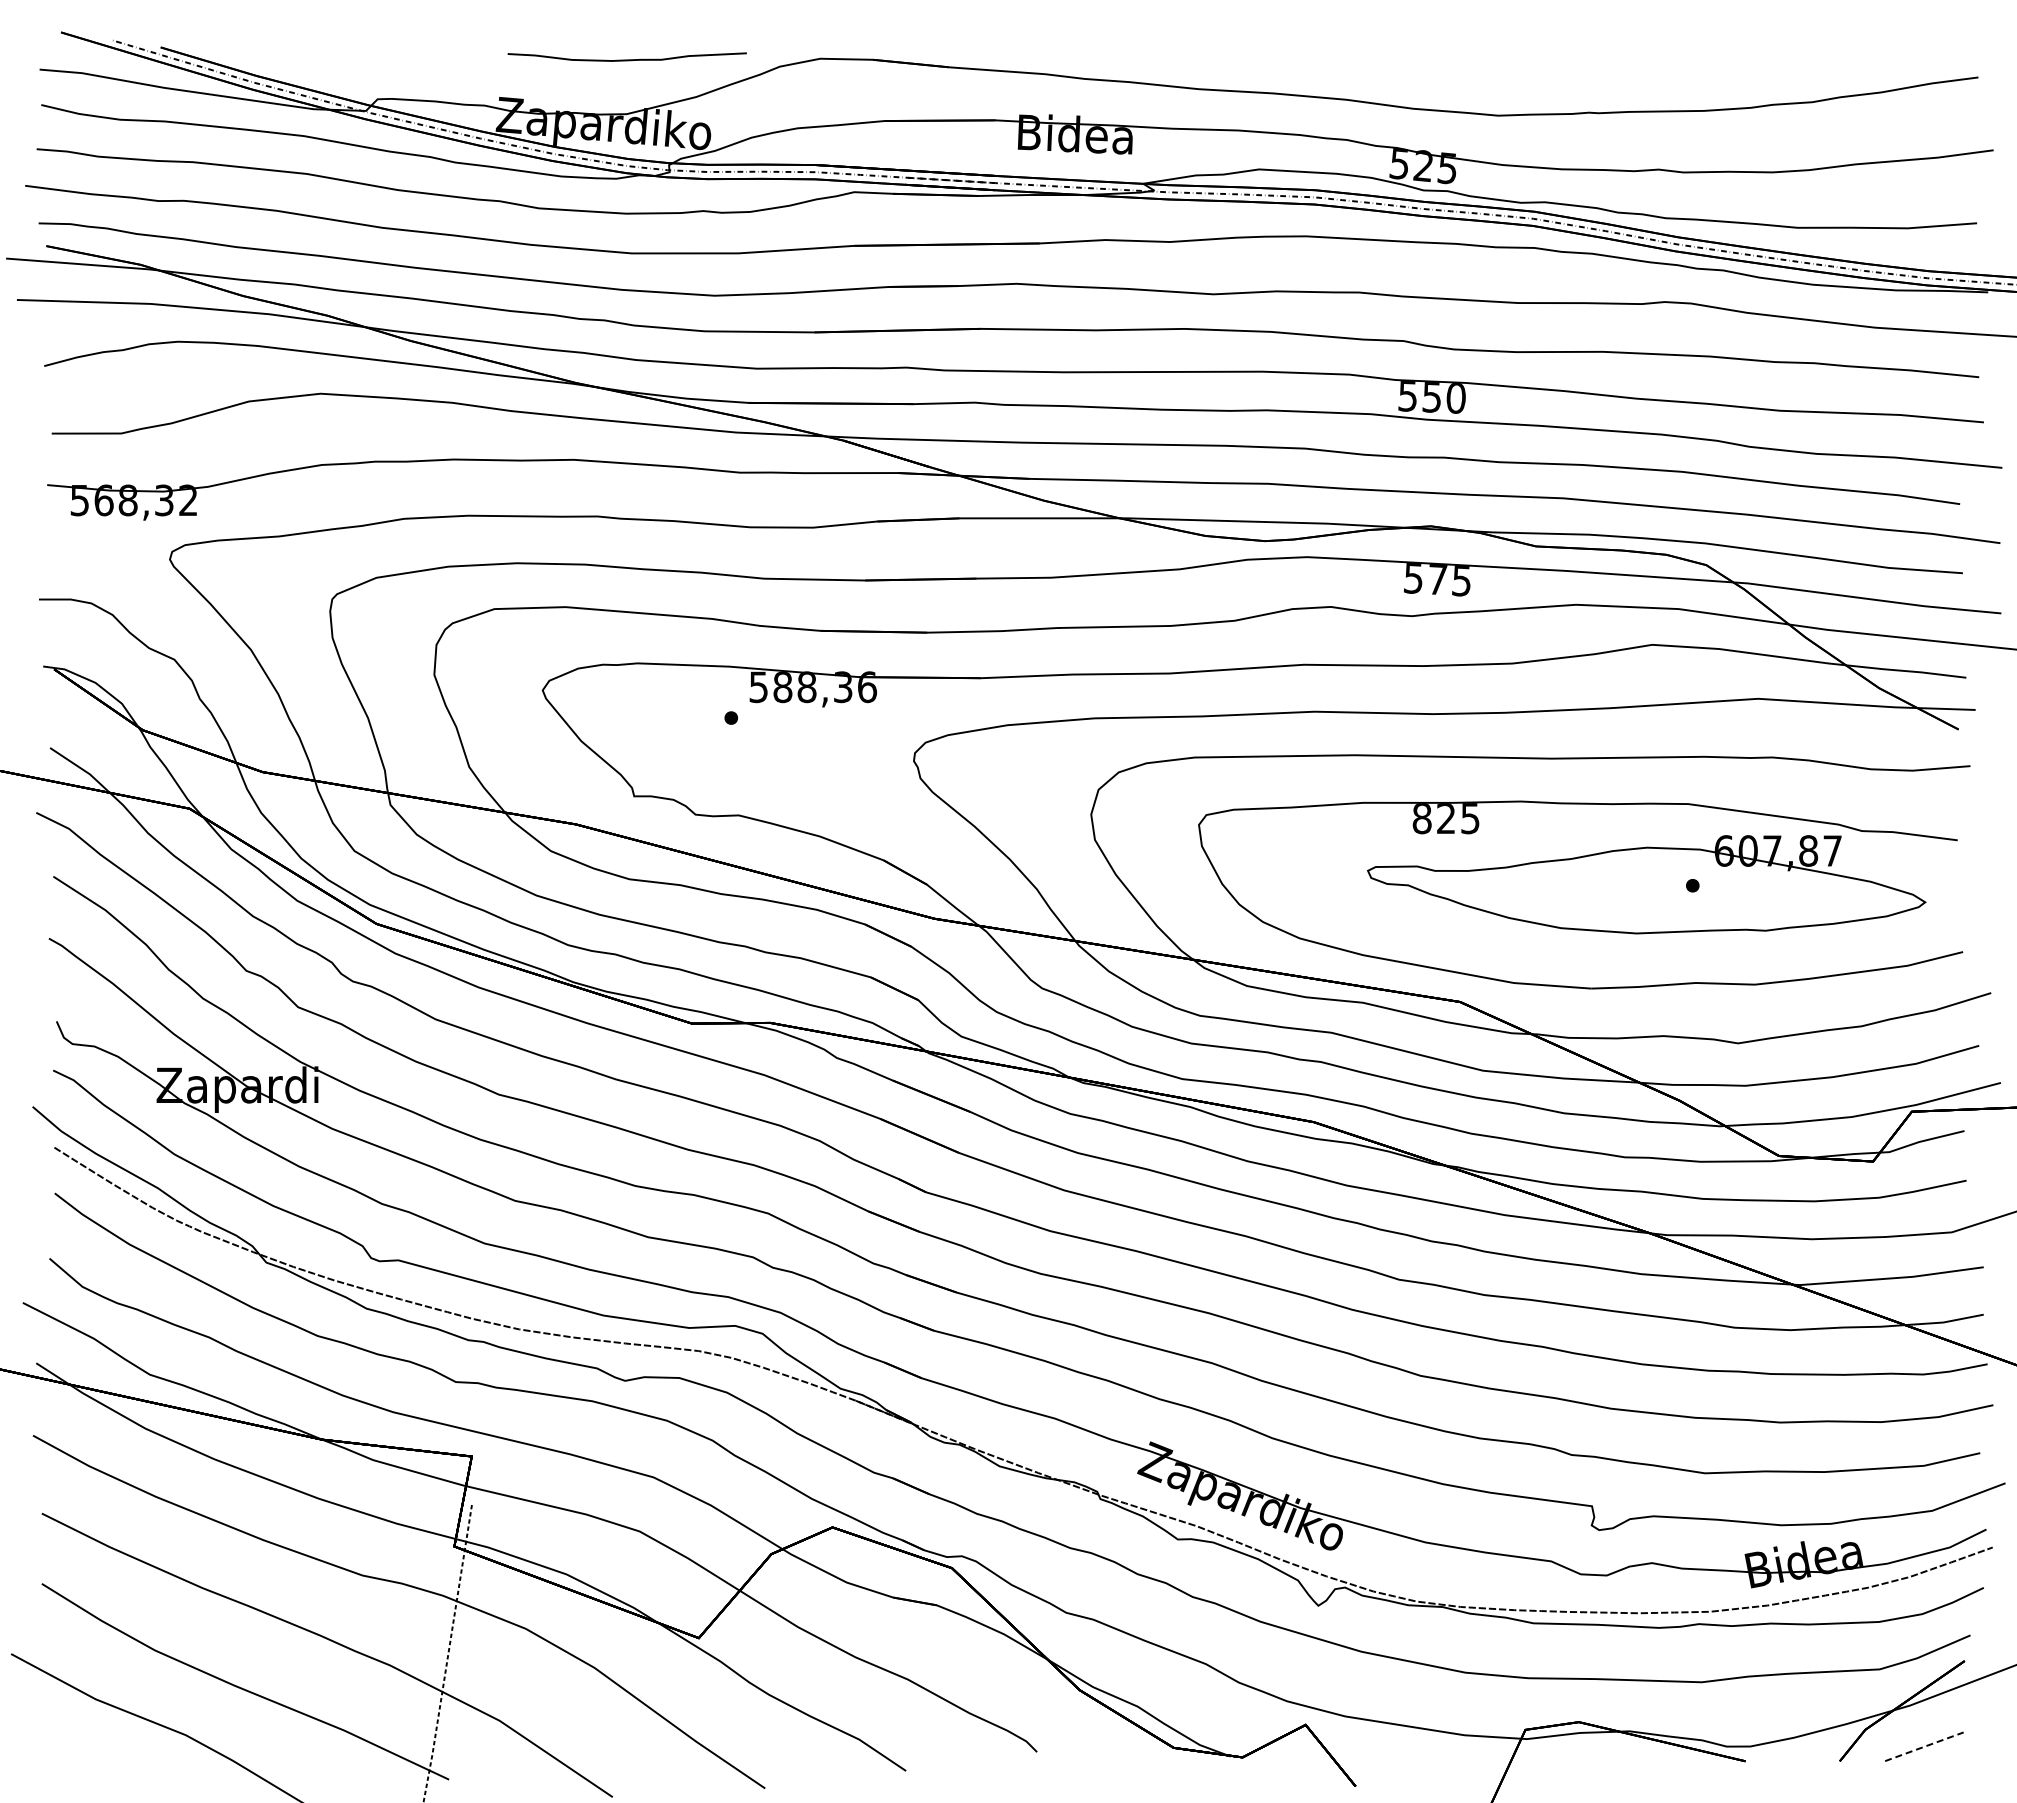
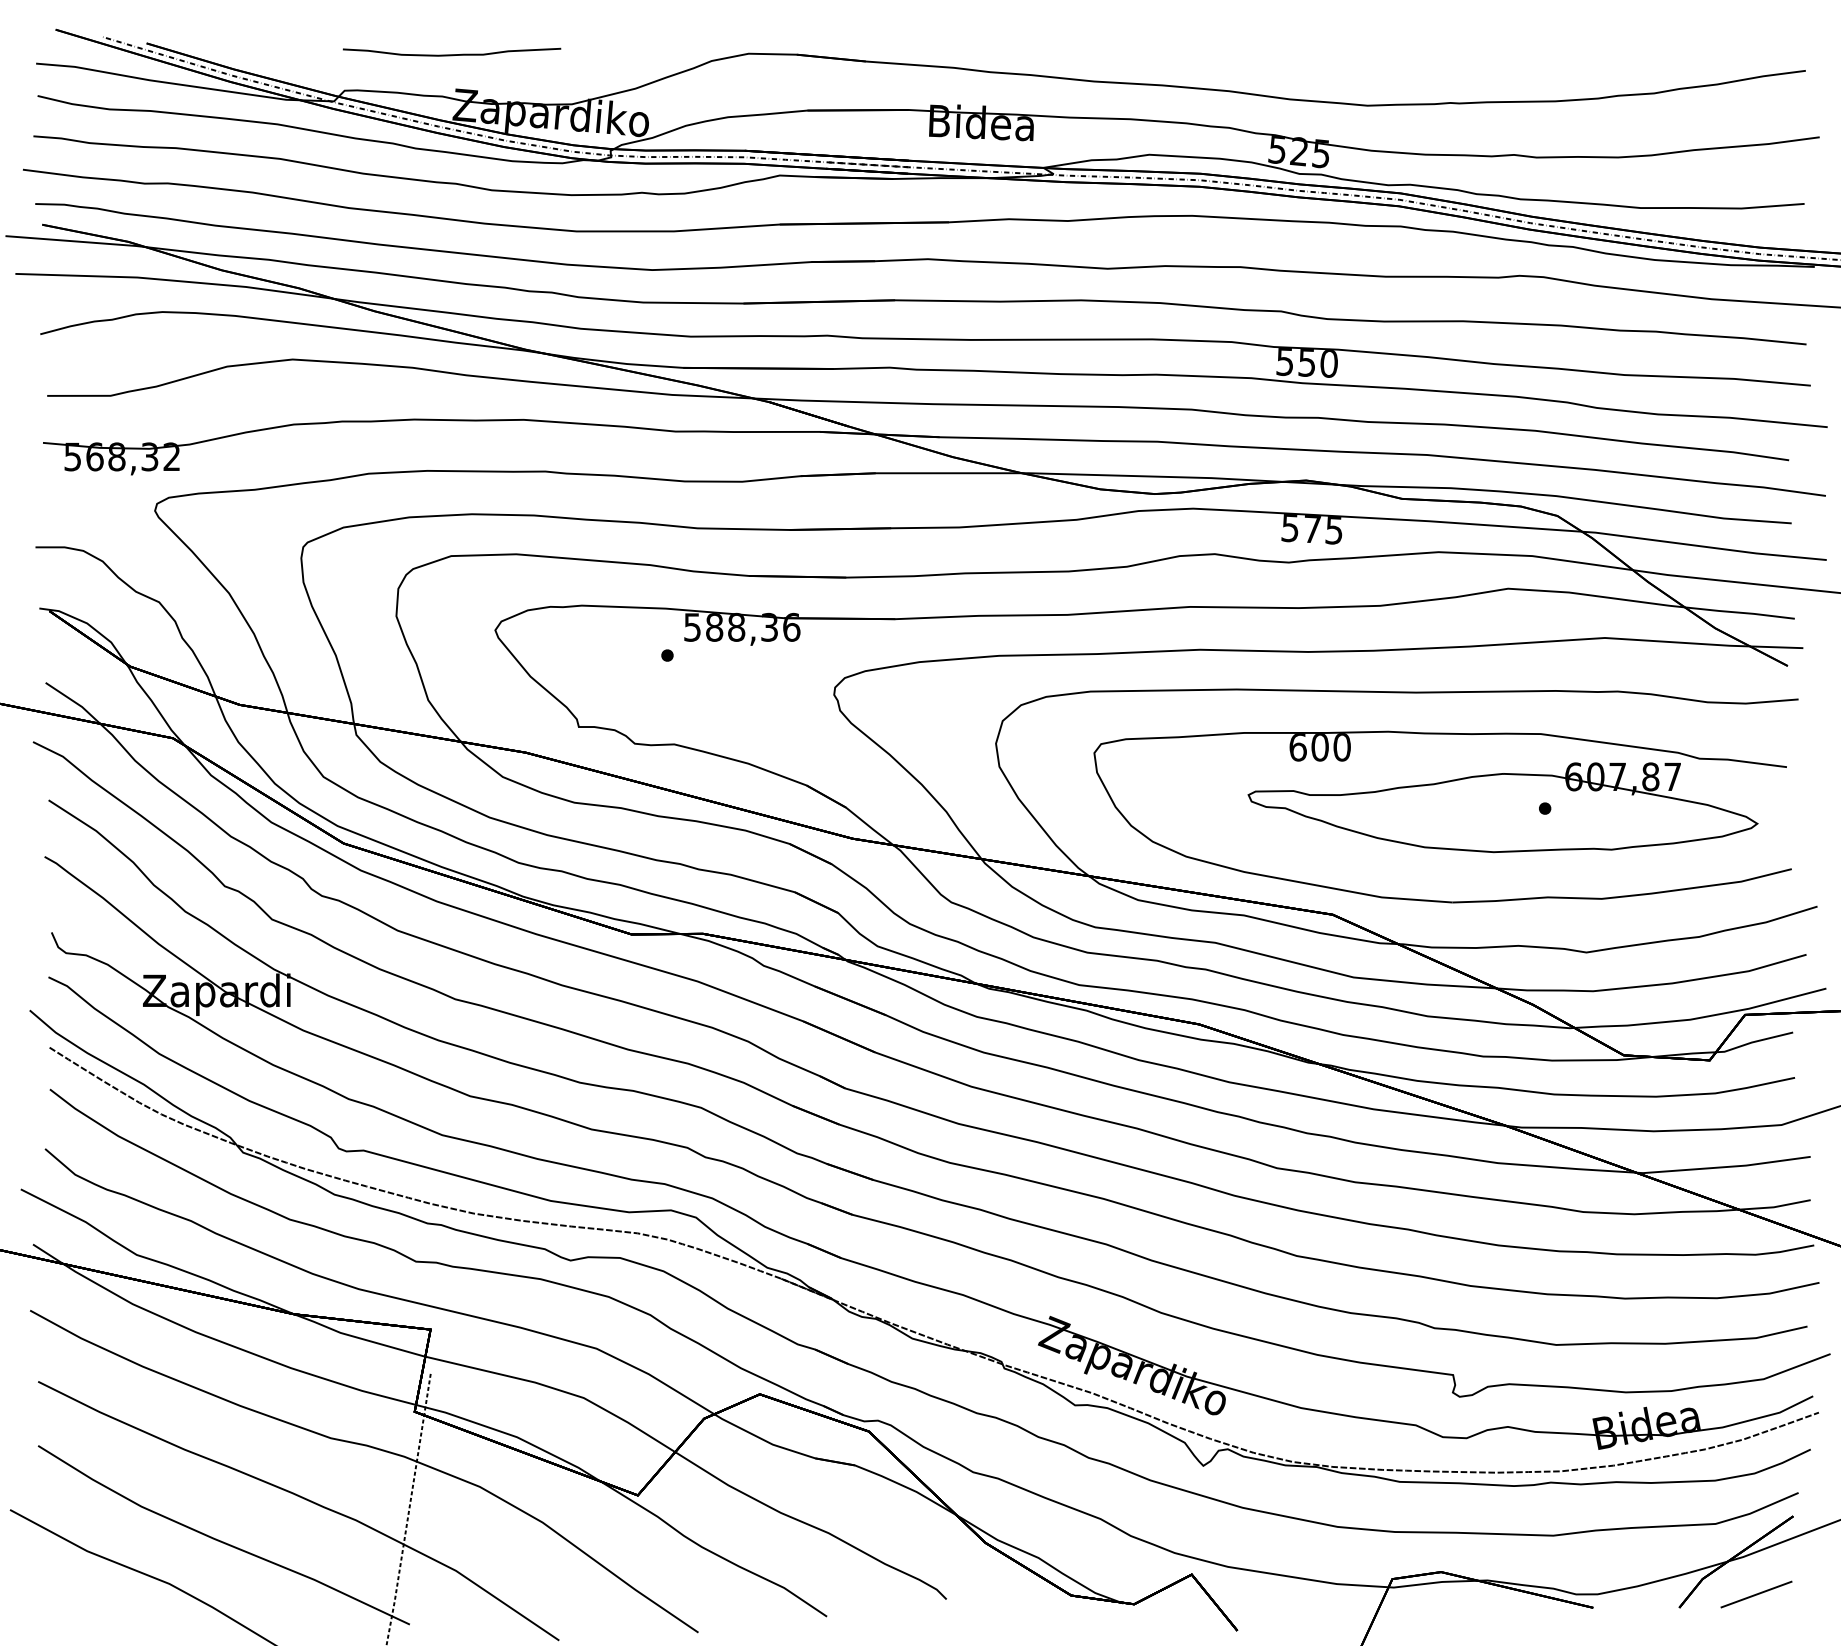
curve: (626, 59) -> (451, 54), moved
text: (1445, 818) -> (1319, 747), 825 -> 600
line: (1924, 1746) -> (1756, 1594), dashed -> solid

